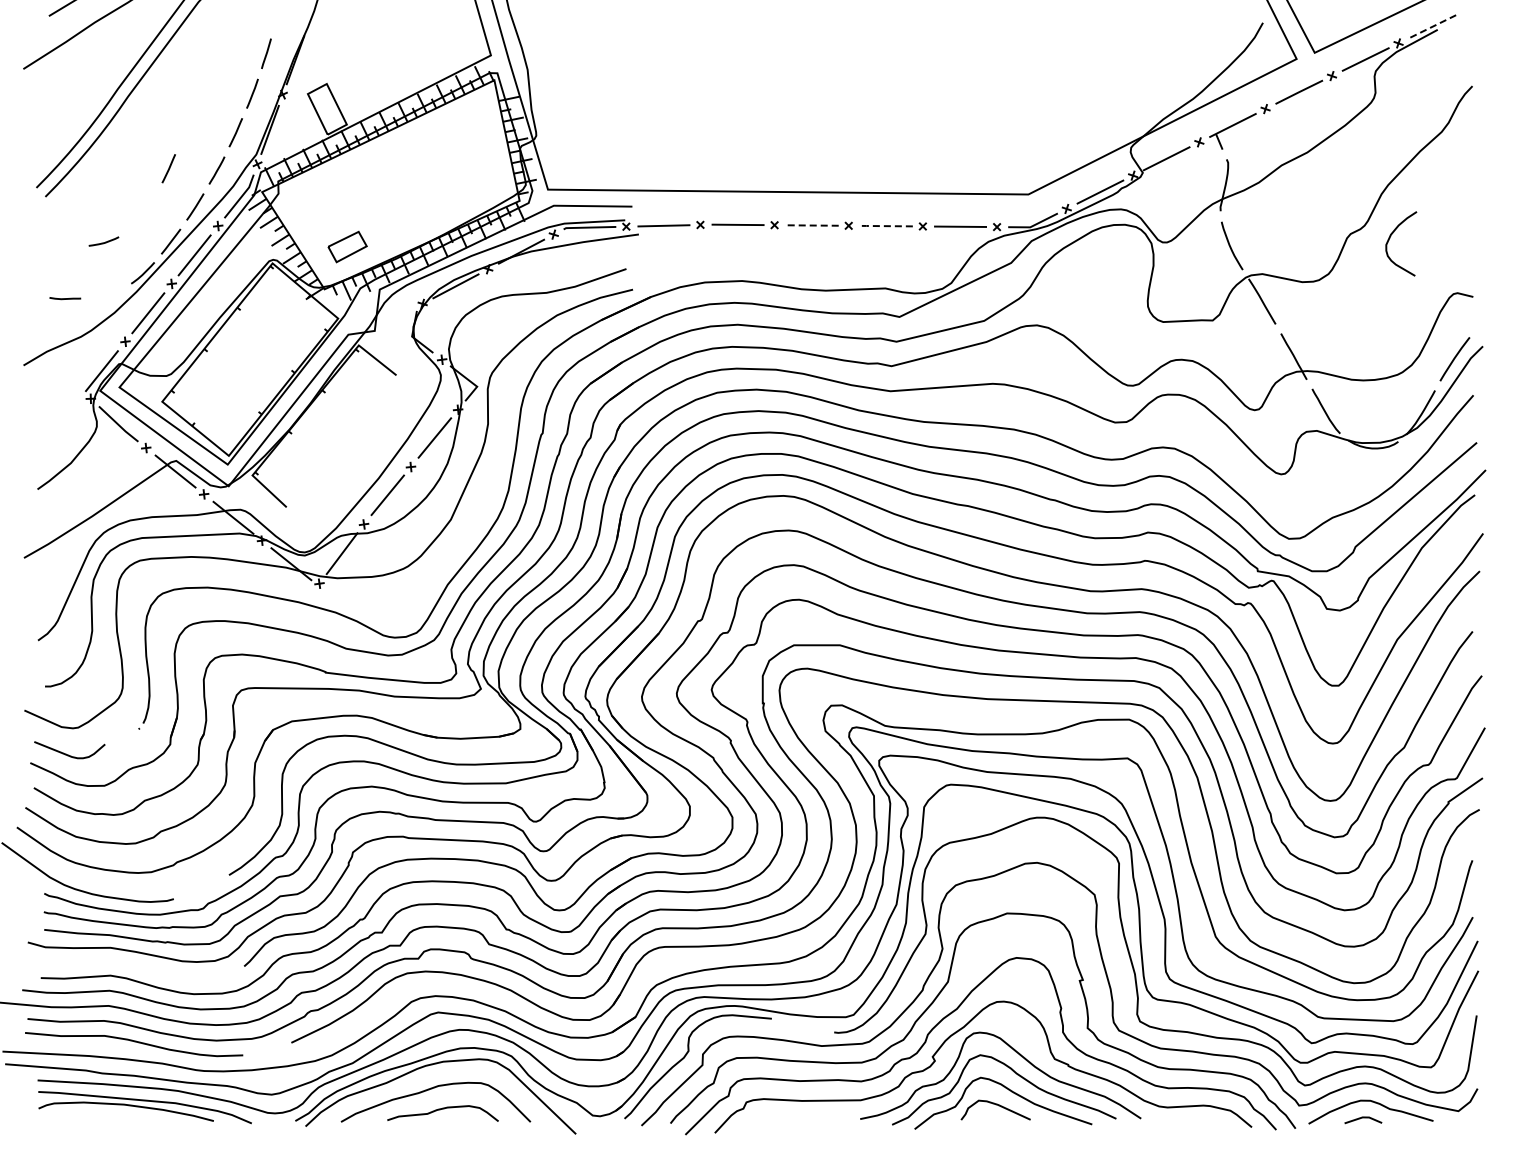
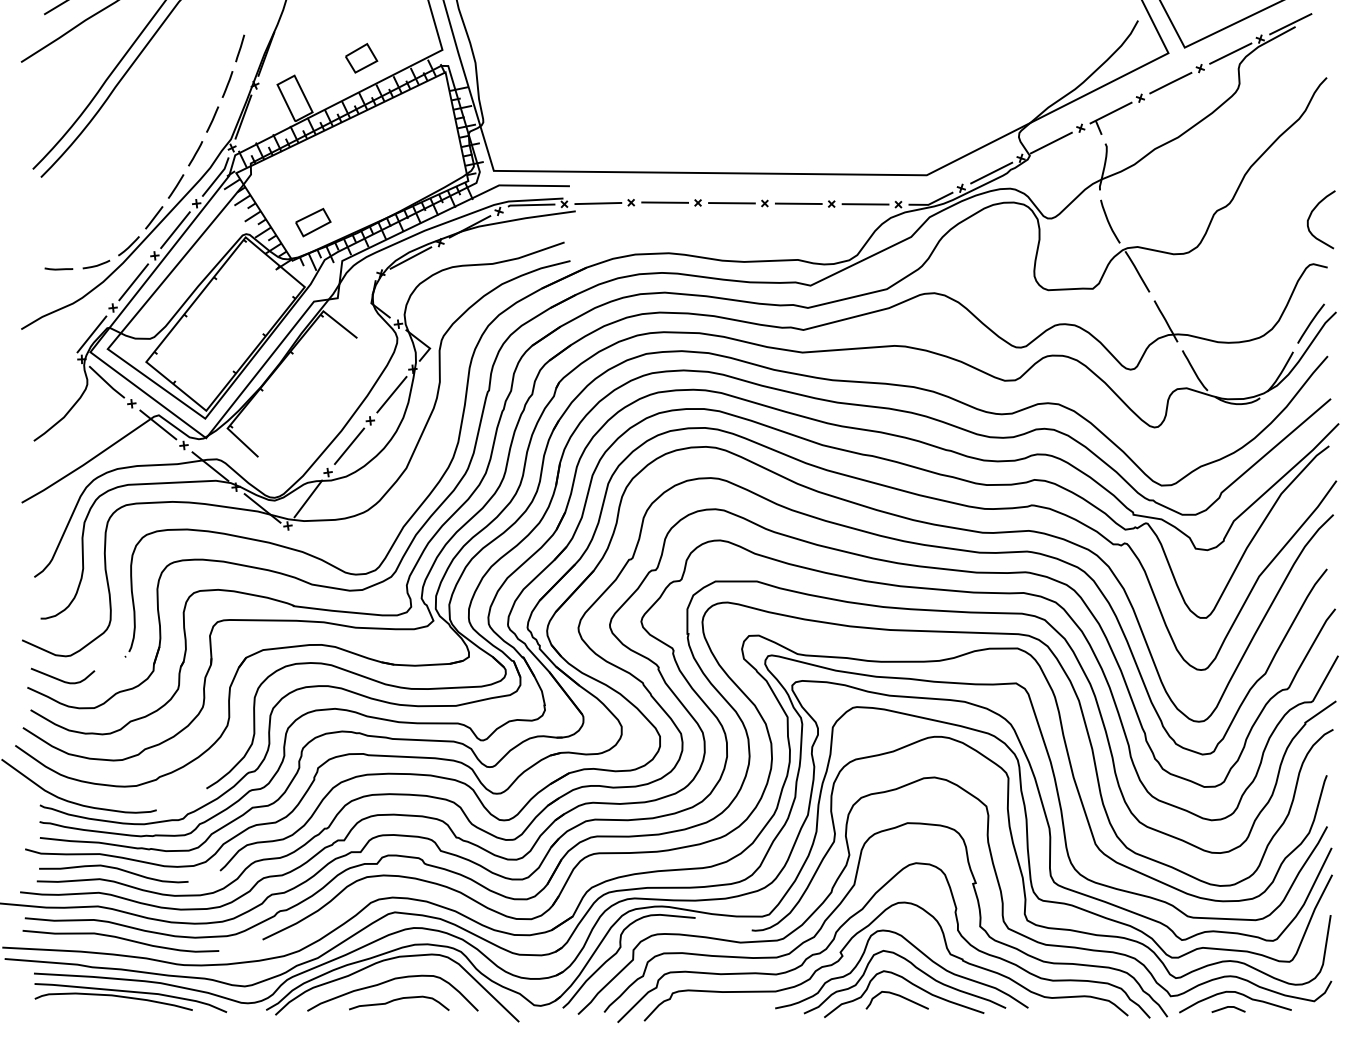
line: (1431, 27) -> (1289, 24), dashed -> solid
part: (401, 64) -> (361, 58), added
line: (168, 168) -> (151, 151), removed
line: (811, 225) -> (731, 203), dashed -> solid
line: (885, 226) -> (797, 204), dashed -> solid
curve: (1390, 238) -> (1311, 214), moved
curve: (103, 242) -> (96, 265), moved
curve: (127, 964) -> (114, 869), added

